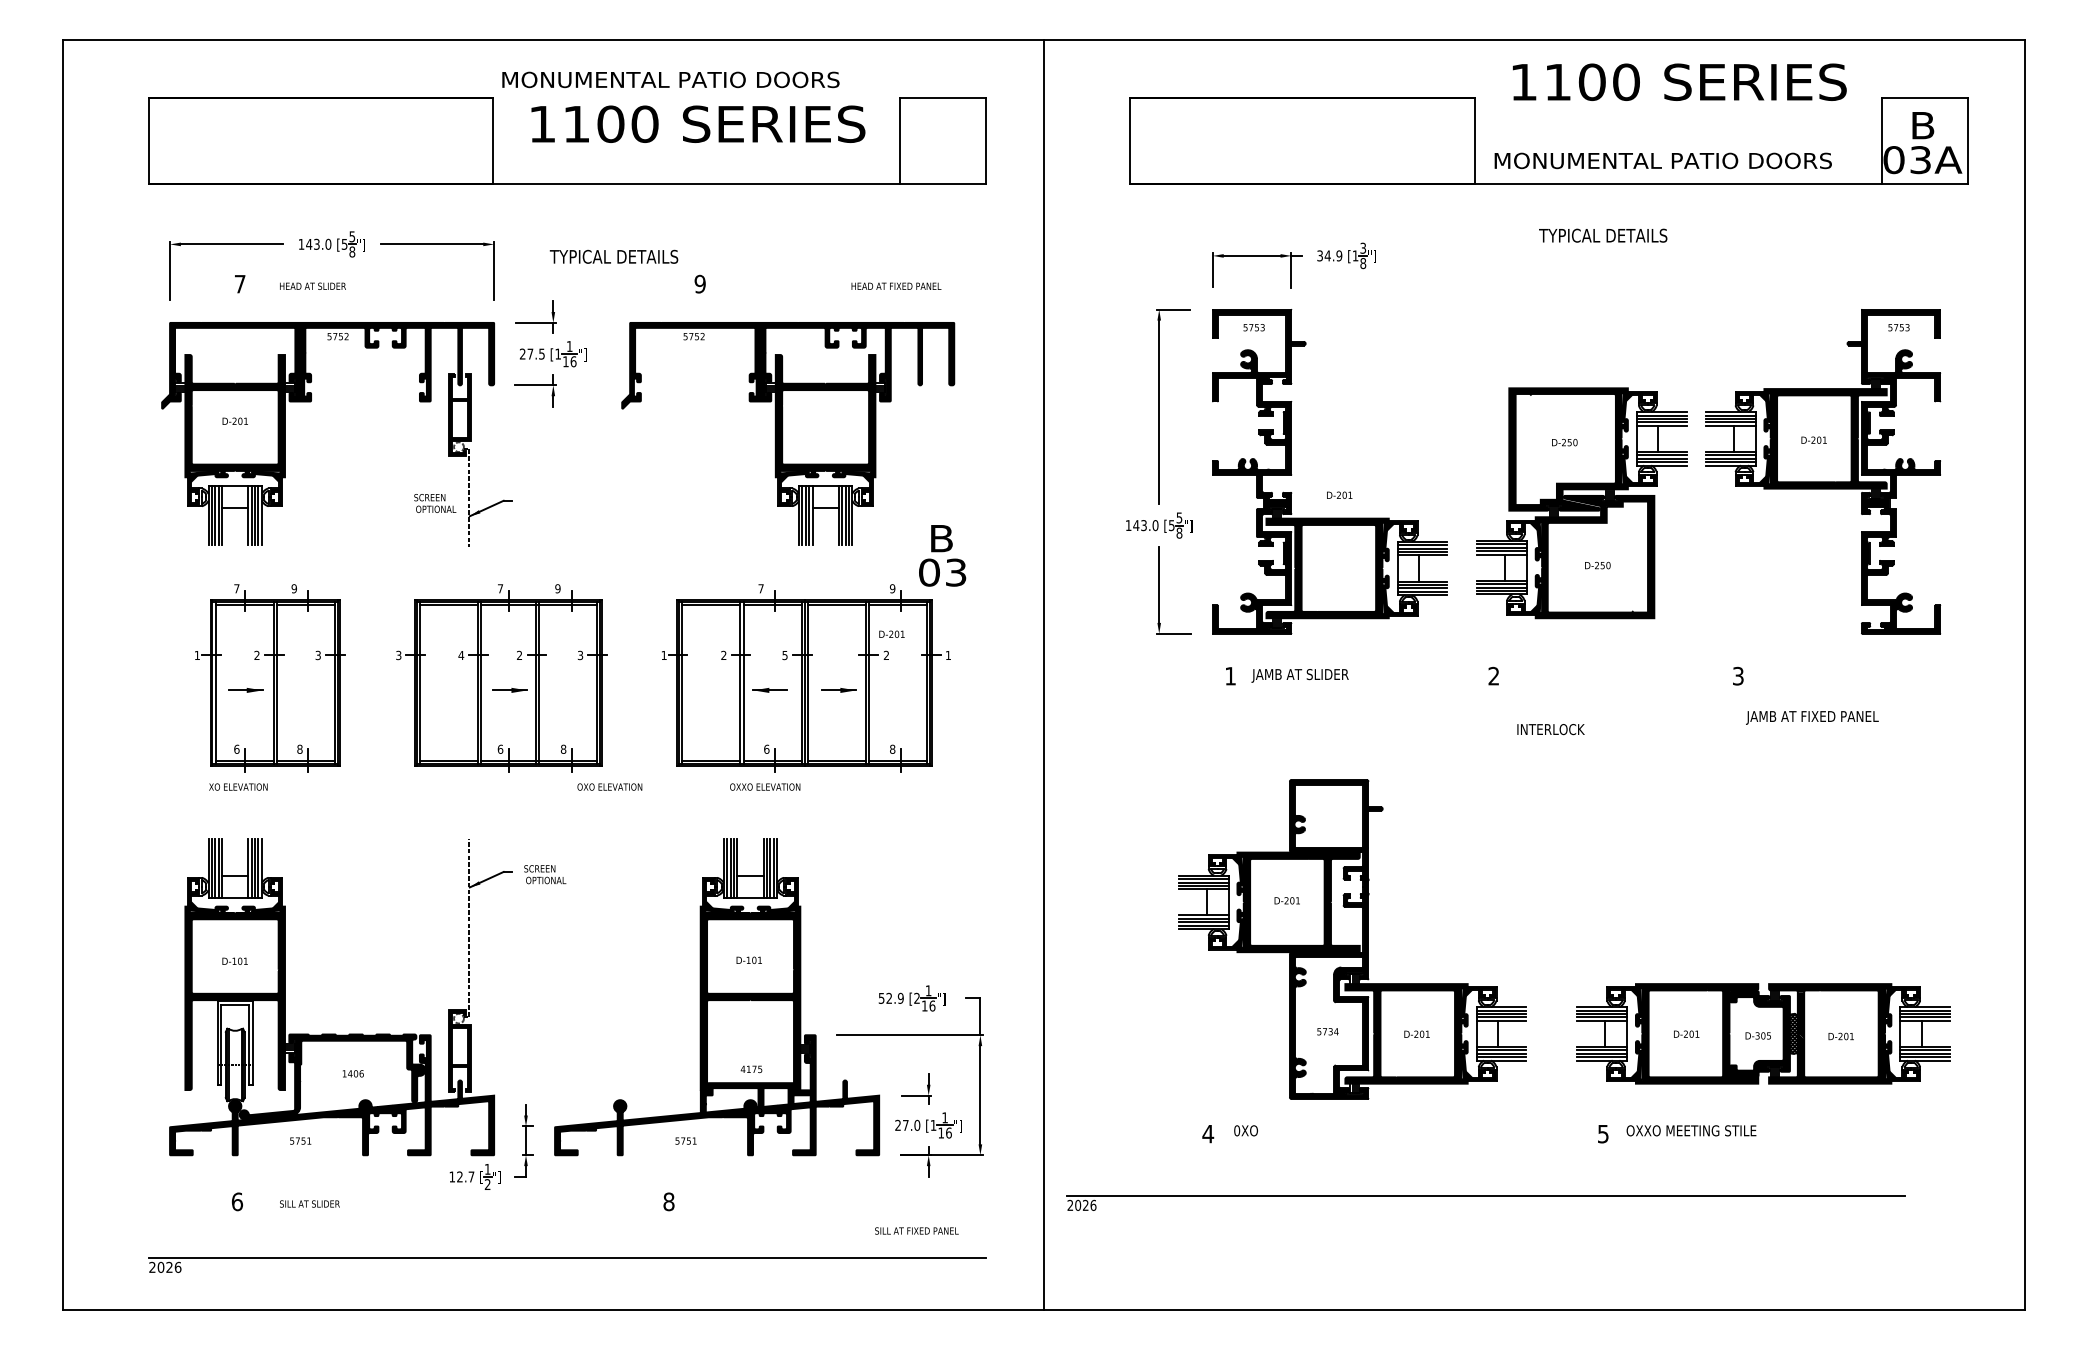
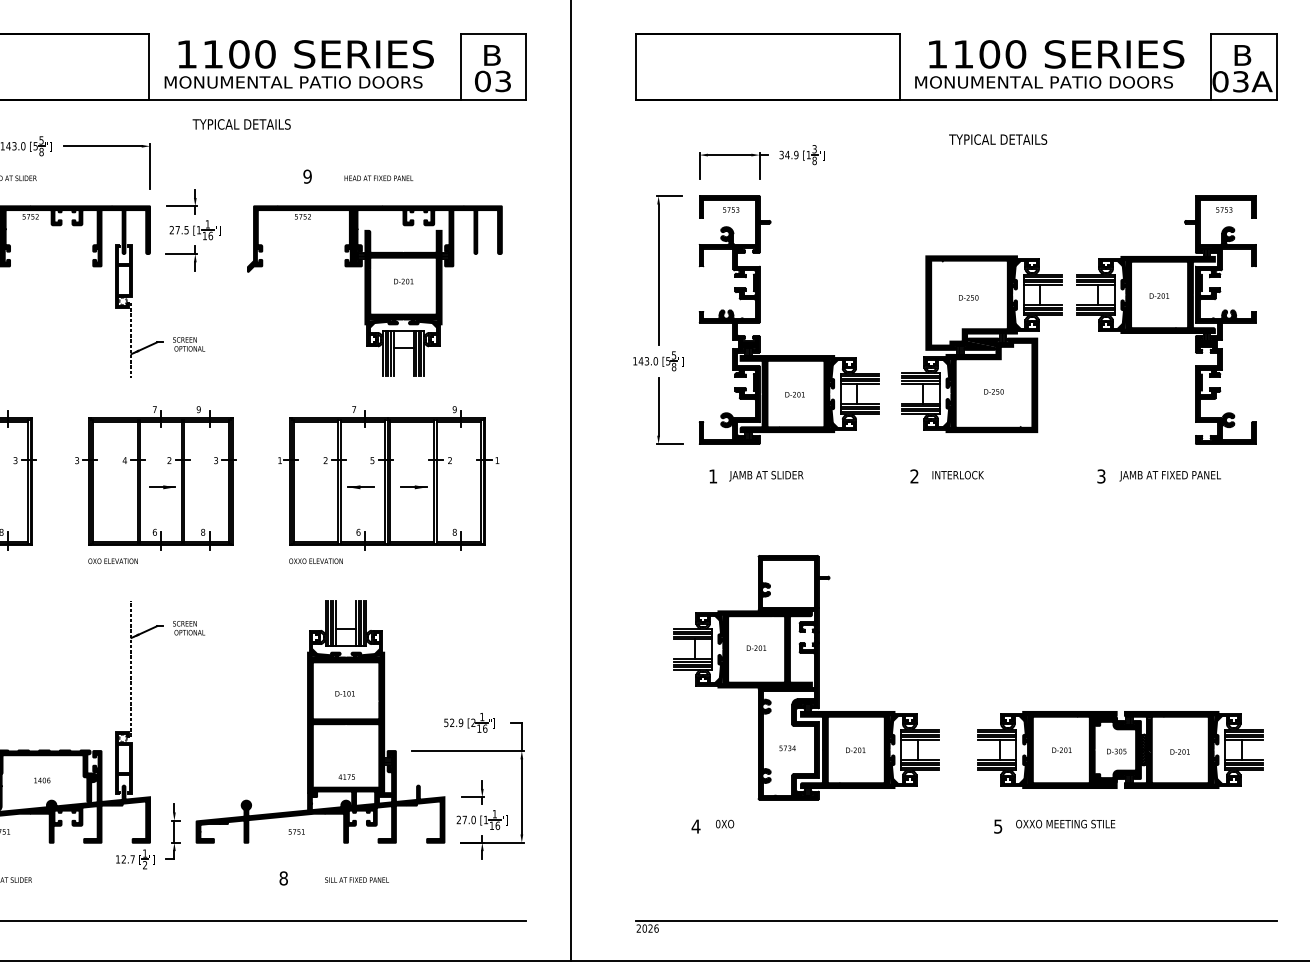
text: (670, 79) -> (293, 82), moved
text: (1679, 81) -> (1056, 53), moved
text: (613, 256) -> (241, 124), moved
text: (896, 285) -> (378, 177), moved
text: (1339, 494) -> (794, 394), moved
text: (435, 503) -> (189, 344), moved
text: (942, 555) -> (492, 68), moved
text: (891, 633) -> (403, 280), moved
text: (1812, 717) -> (1170, 475), moved
text: (1550, 729) -> (957, 475), moved
text: (609, 786) -> (112, 560), moved
text: (765, 786) -> (316, 560), moved
part: (1485, 1202) -> (956, 926), moved
text: (916, 1230) -> (356, 879), moved

